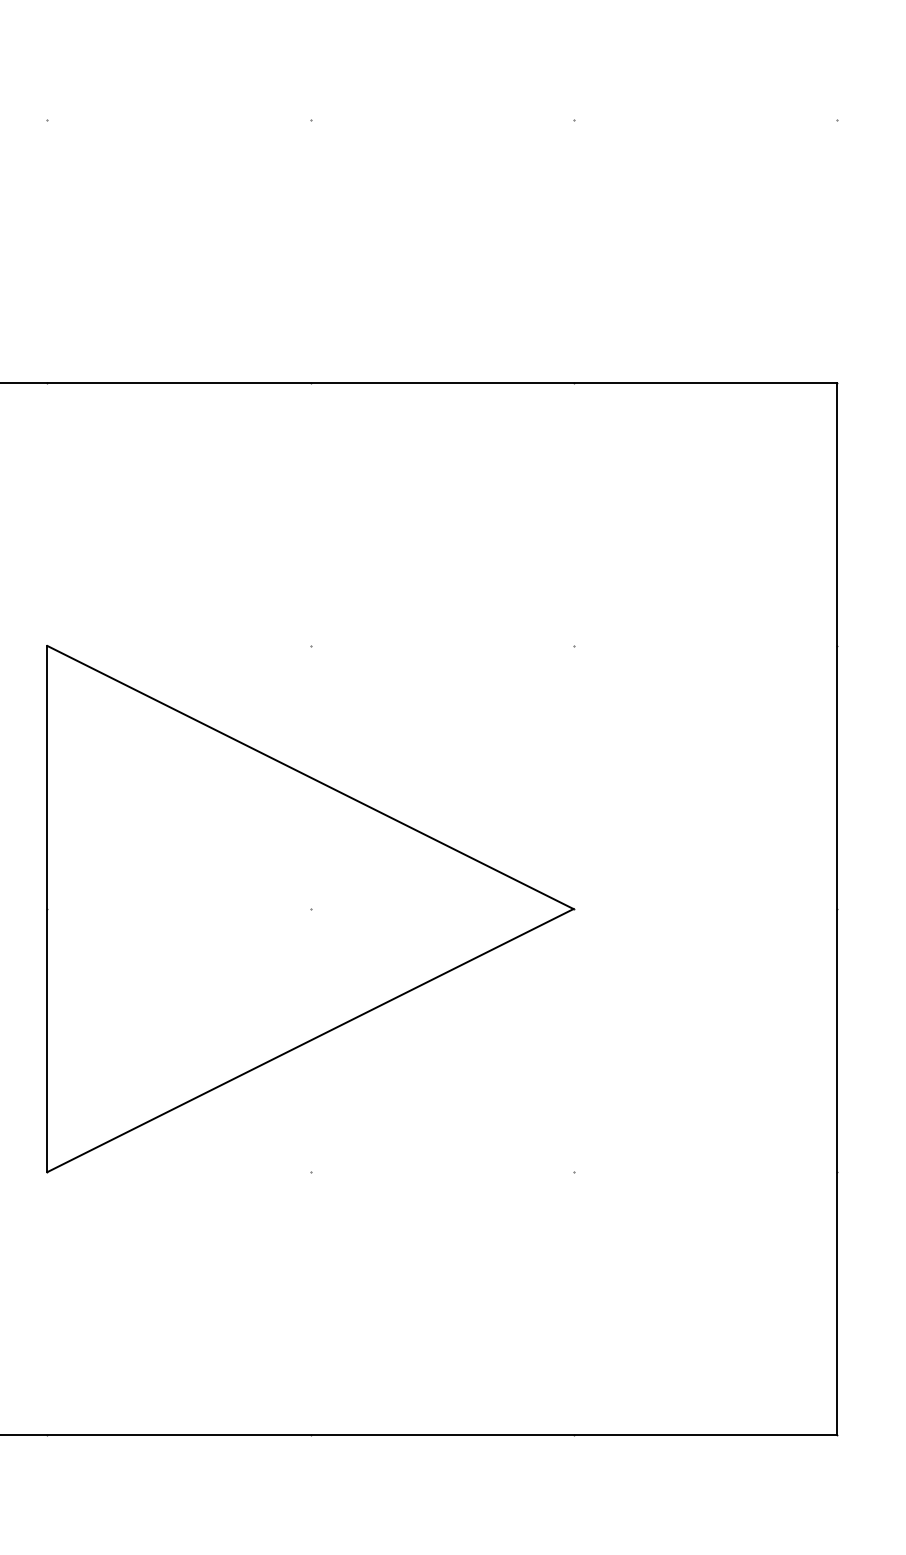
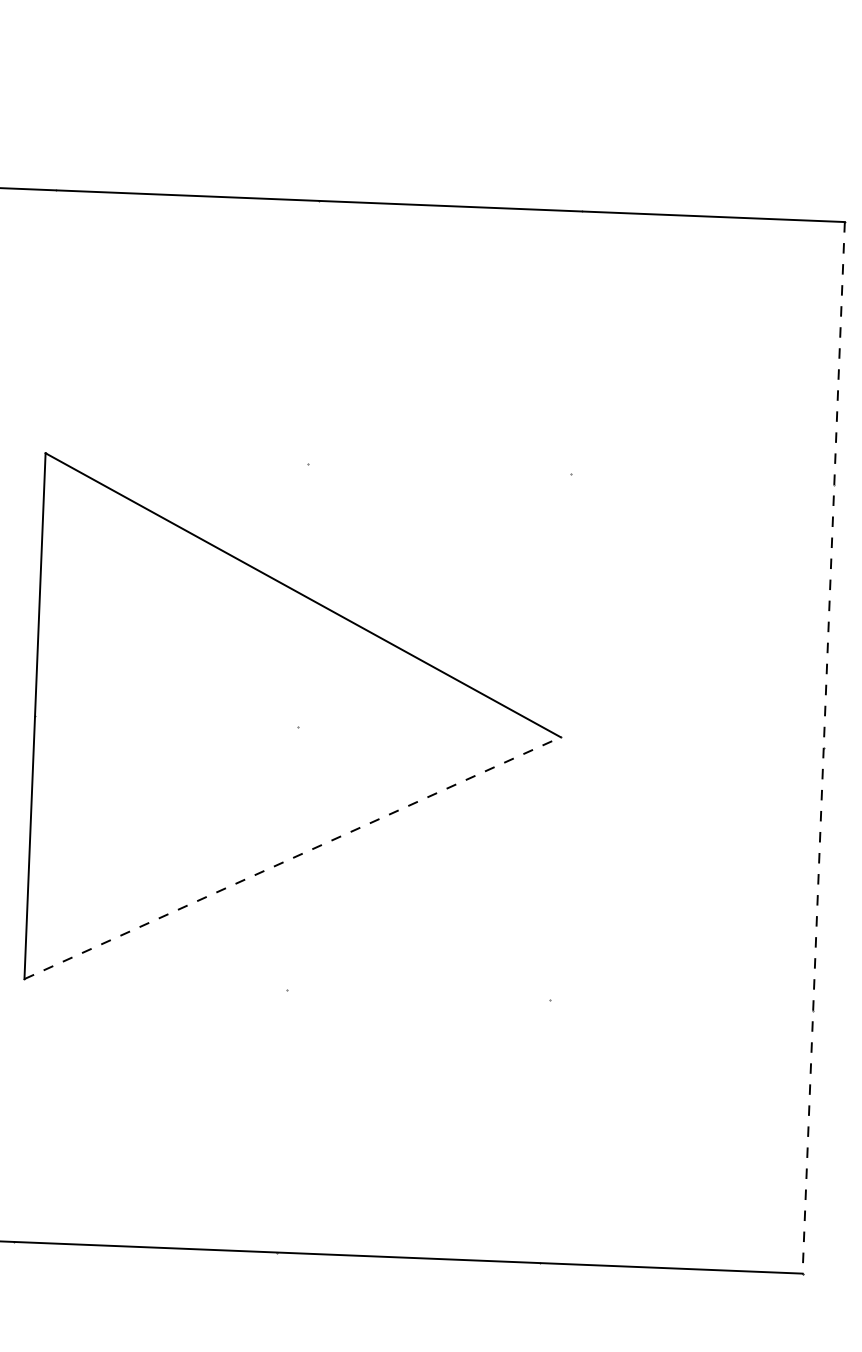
line: (836, 909) -> (823, 748), solid -> dashed
line: (310, 1040) -> (292, 858), solid -> dashed

